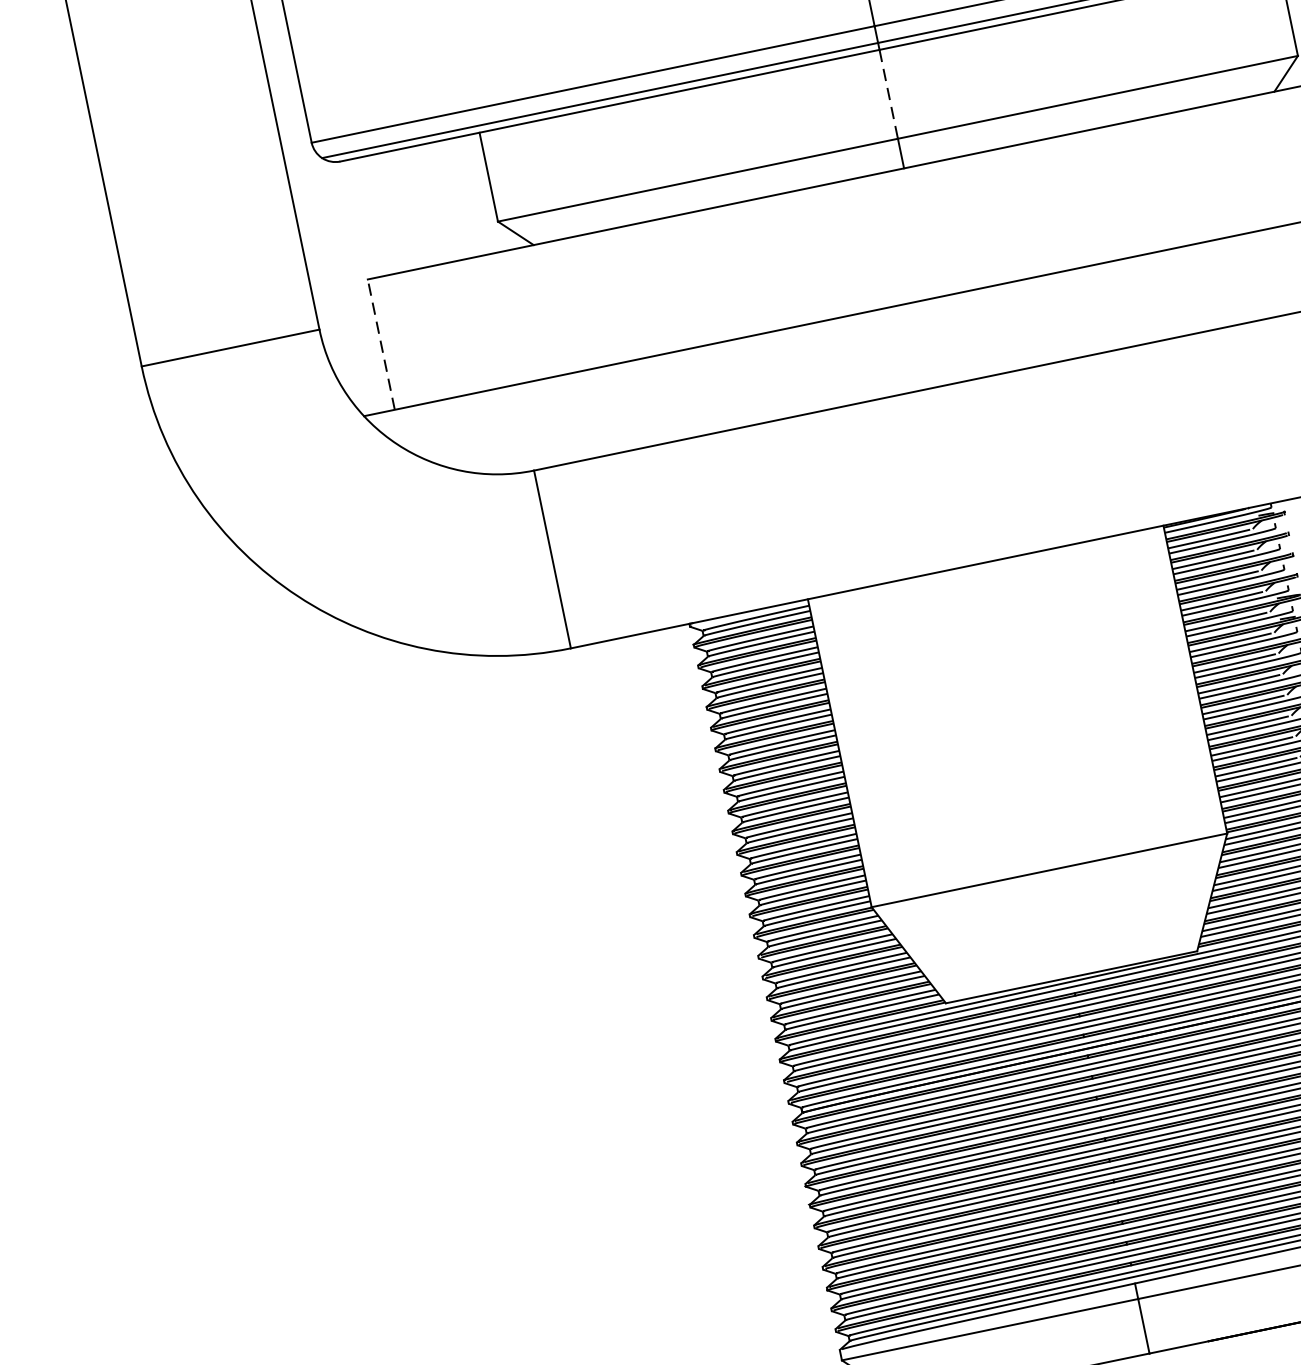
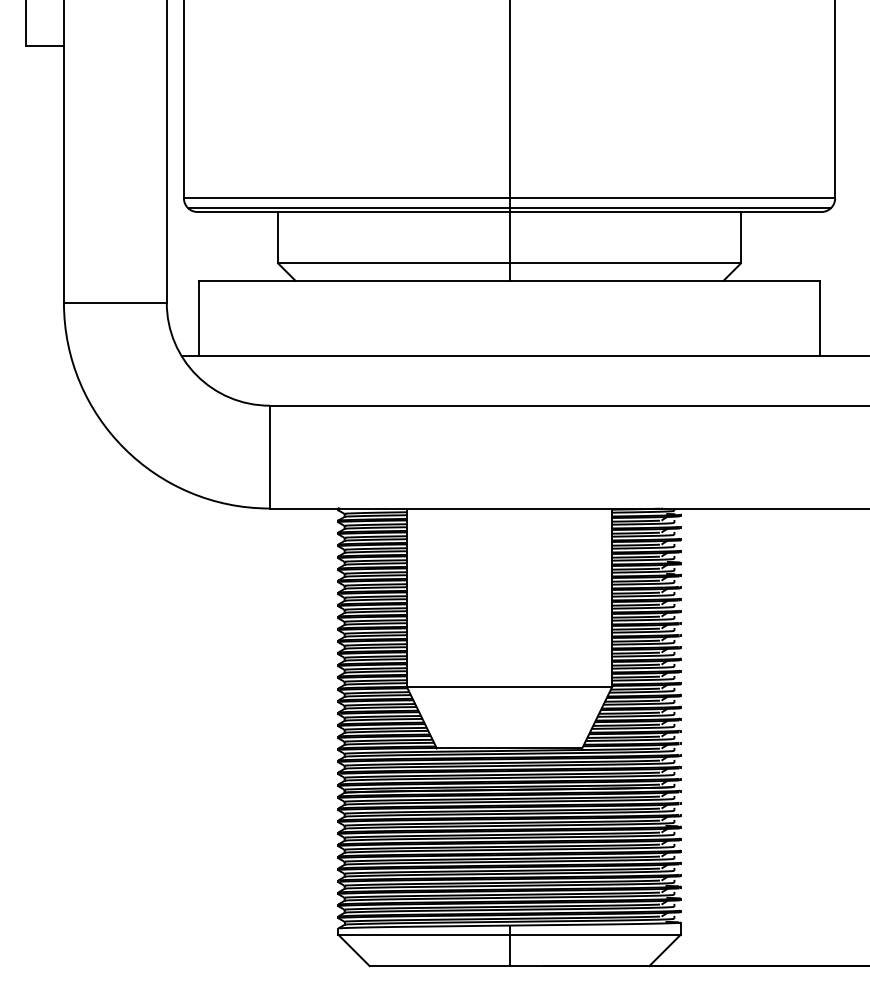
line: (888, 93) -> (509, 237), dashed -> solid
line: (381, 344) -> (199, 318), dashed -> solid

